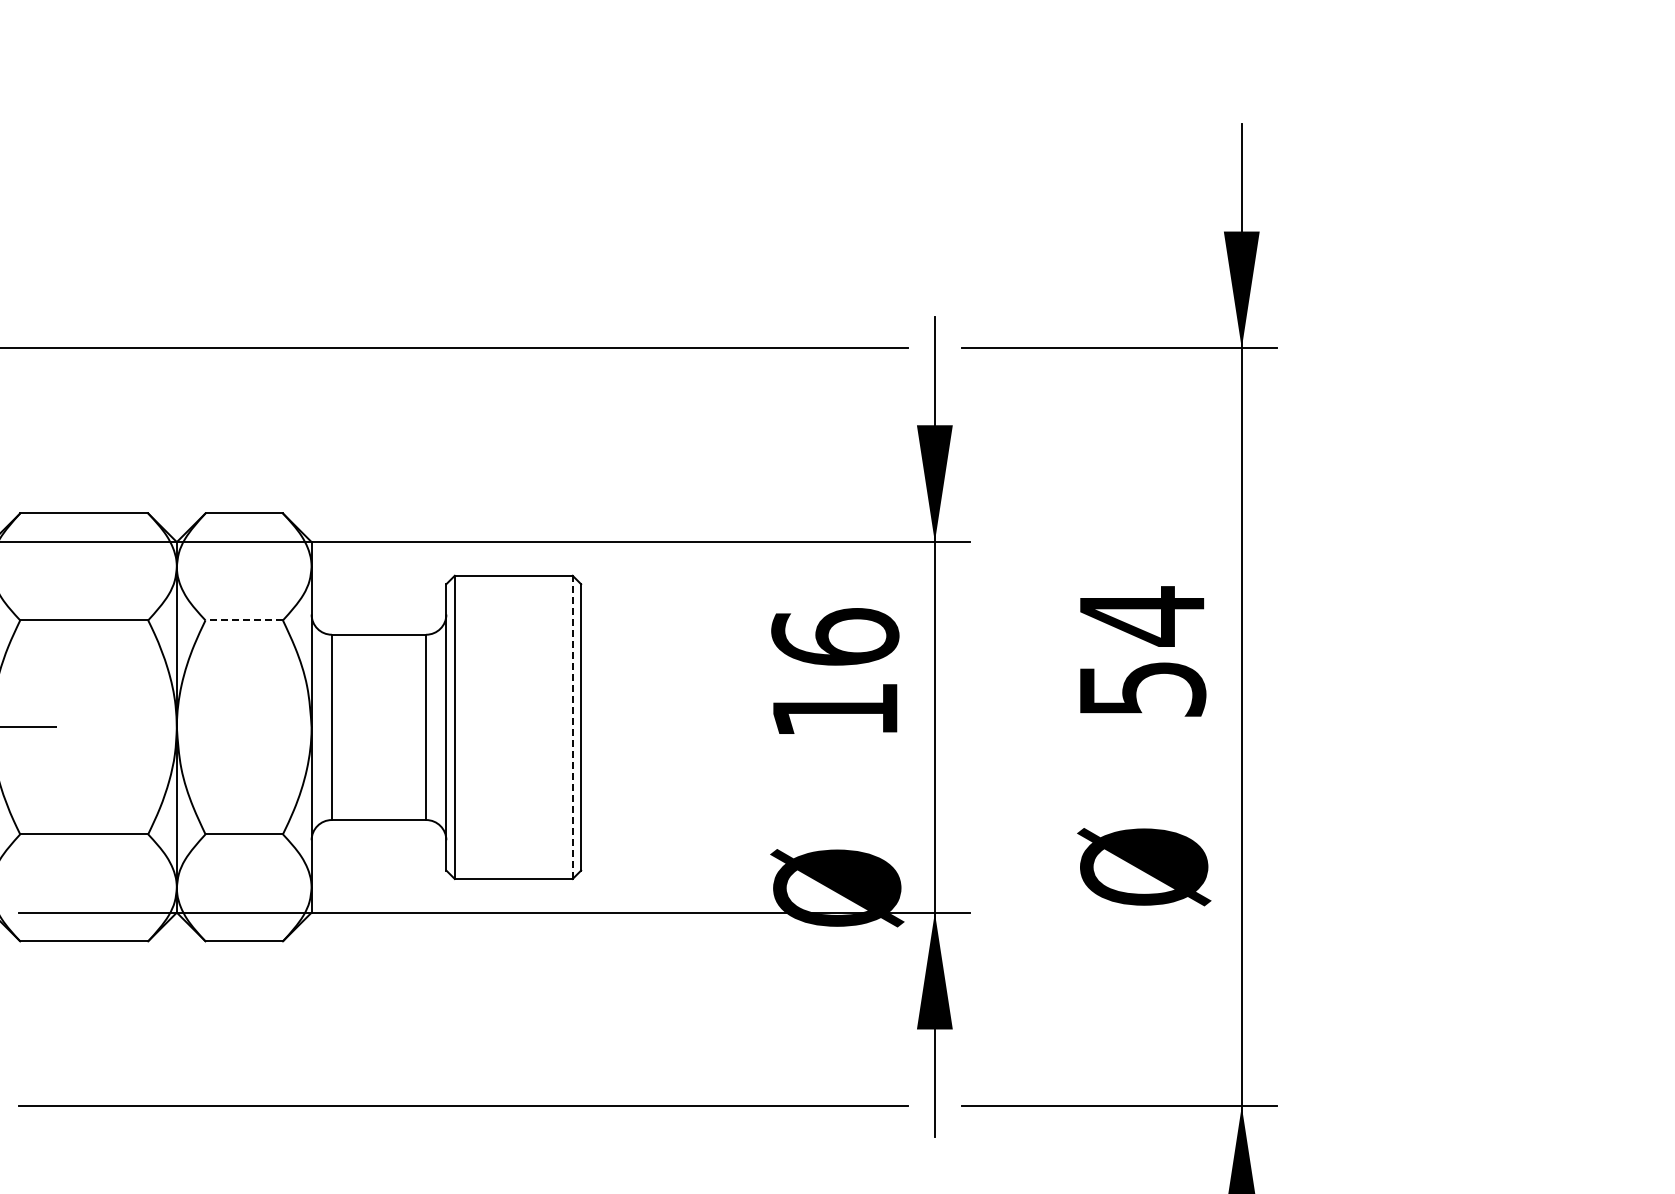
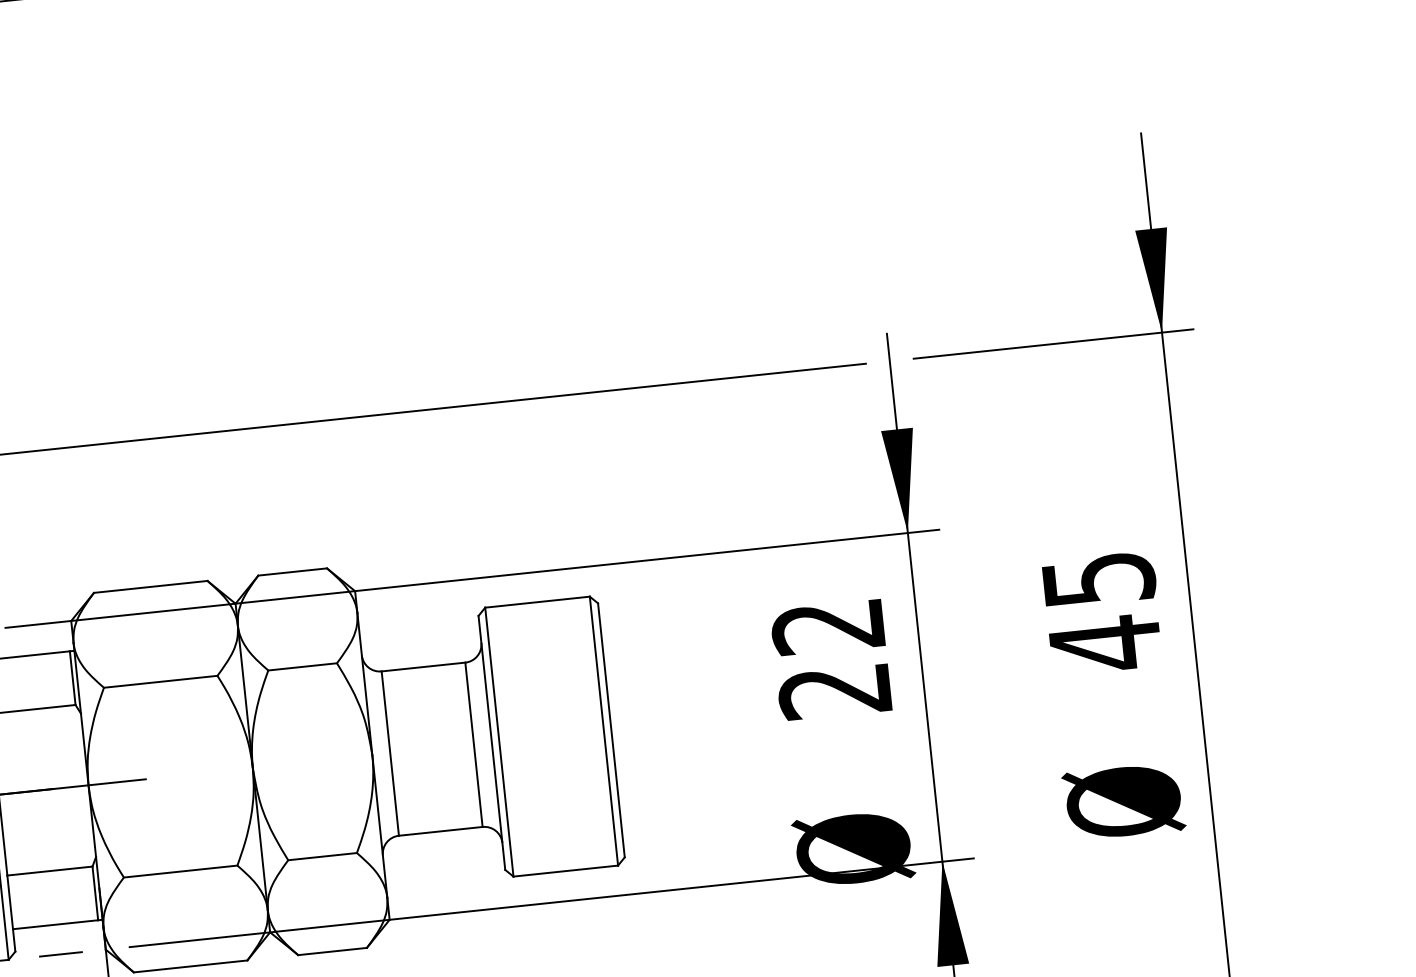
line: (244, 620) -> (302, 666), dashed -> solid
text: (1143, 652) -> (1103, 611), 54 -> 45
text: (835, 673) -> (831, 658), 16 -> 22
line: (572, 727) -> (603, 731), dashed -> solid

